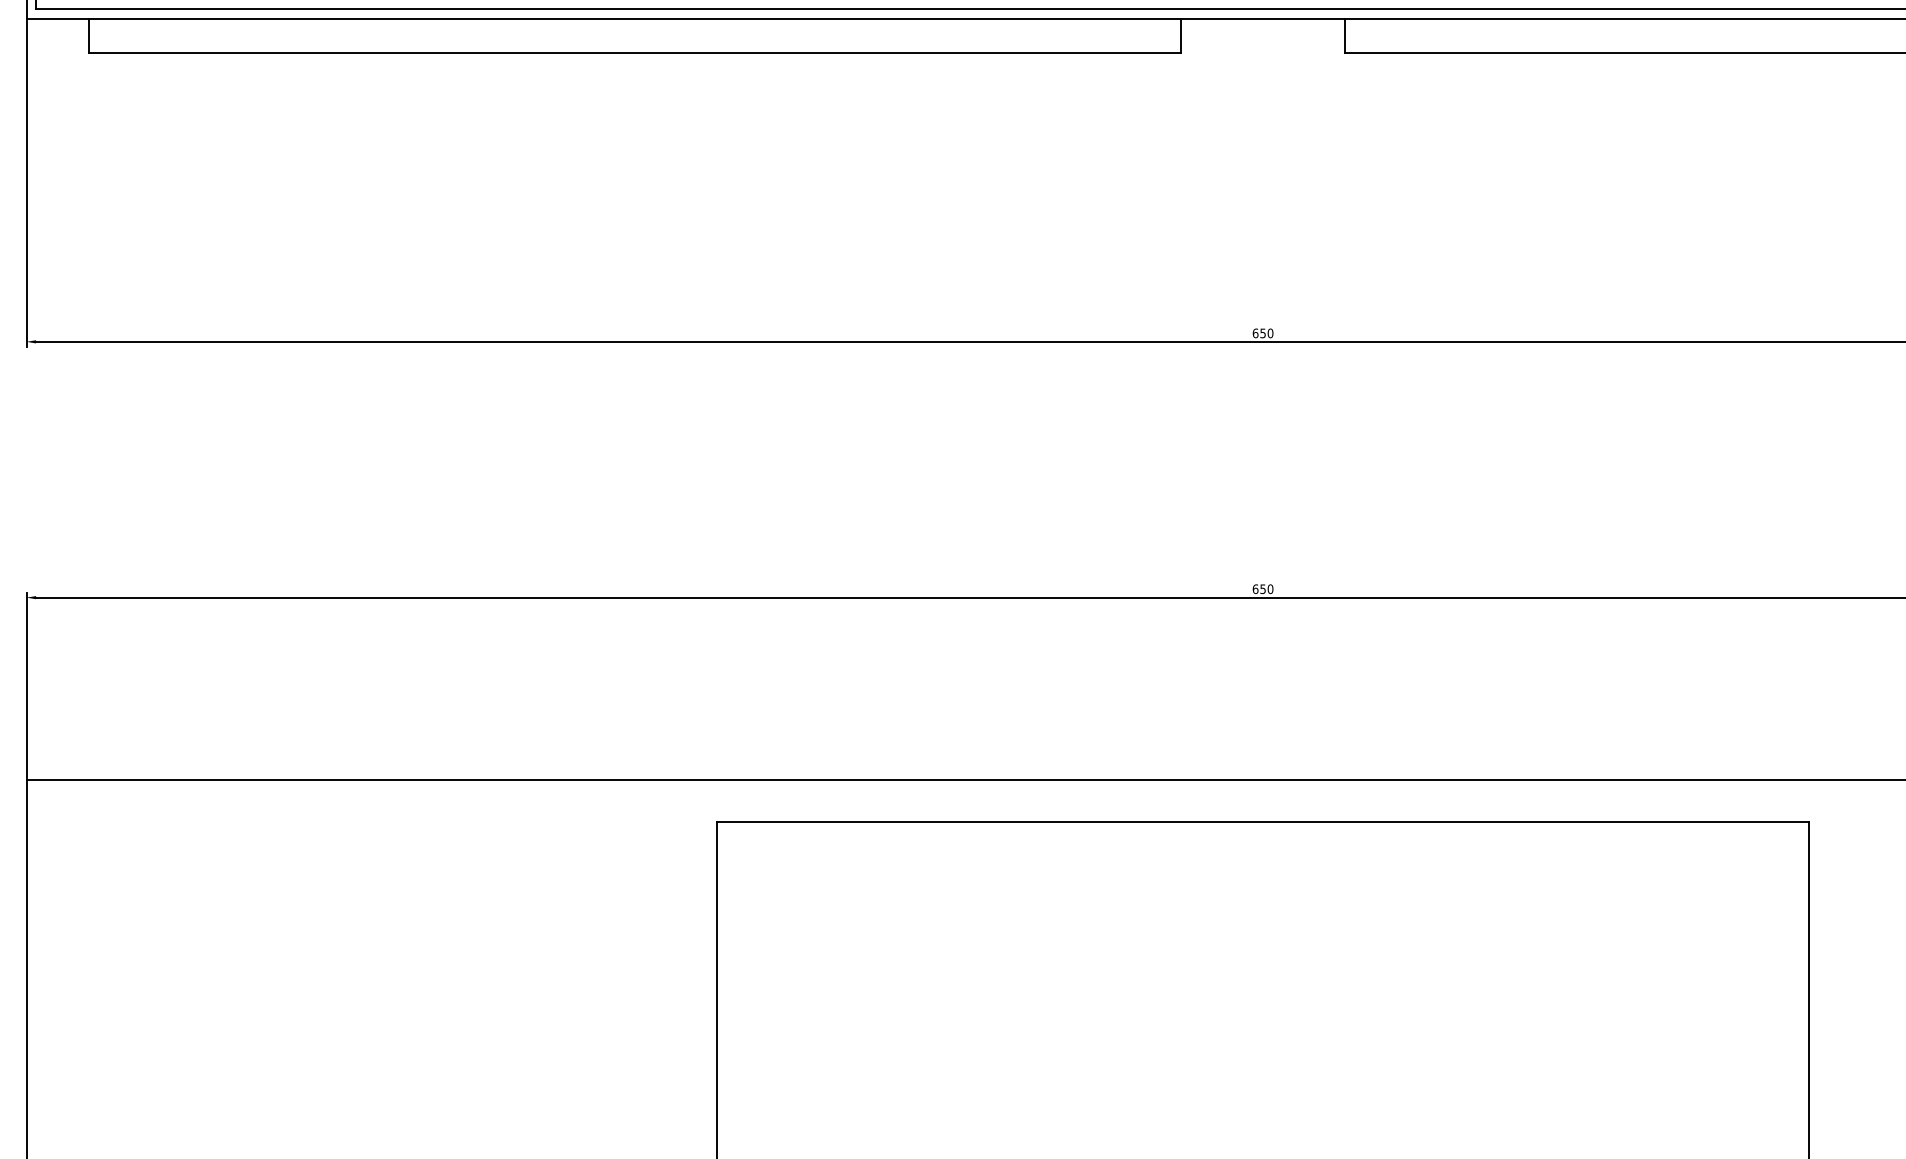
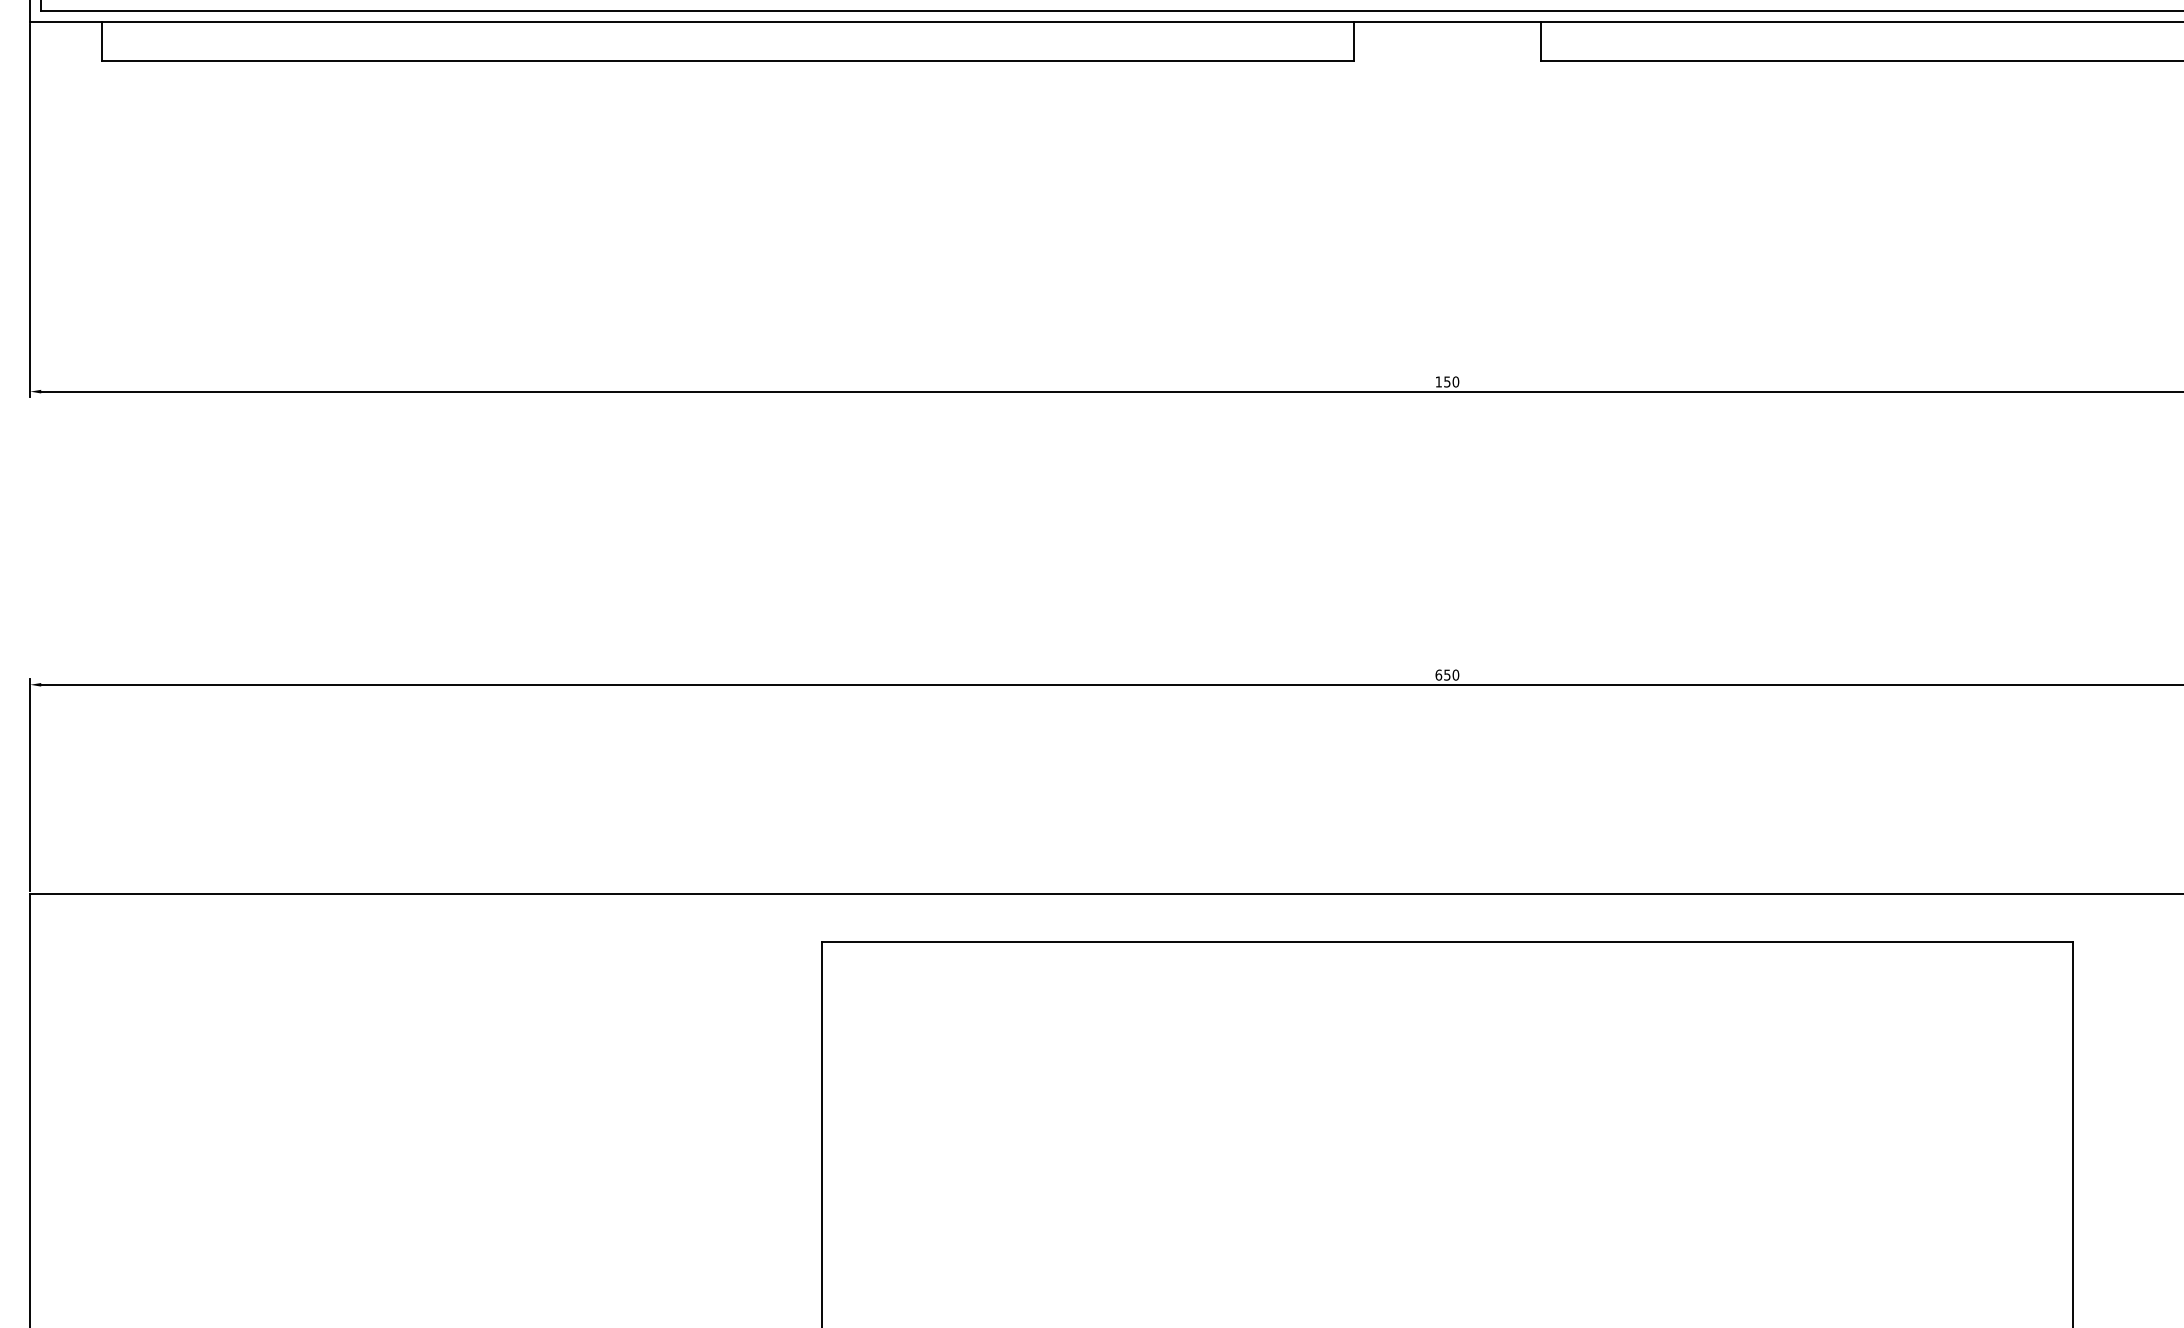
text: (1255, 332) -> (1438, 381), 650 -> 150

